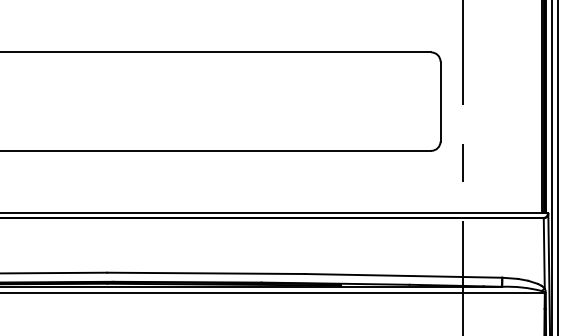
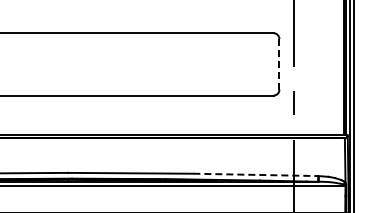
line: (440, 101) -> (279, 64), solid -> dashed
line: (402, 275) -> (255, 174), solid -> dashed

